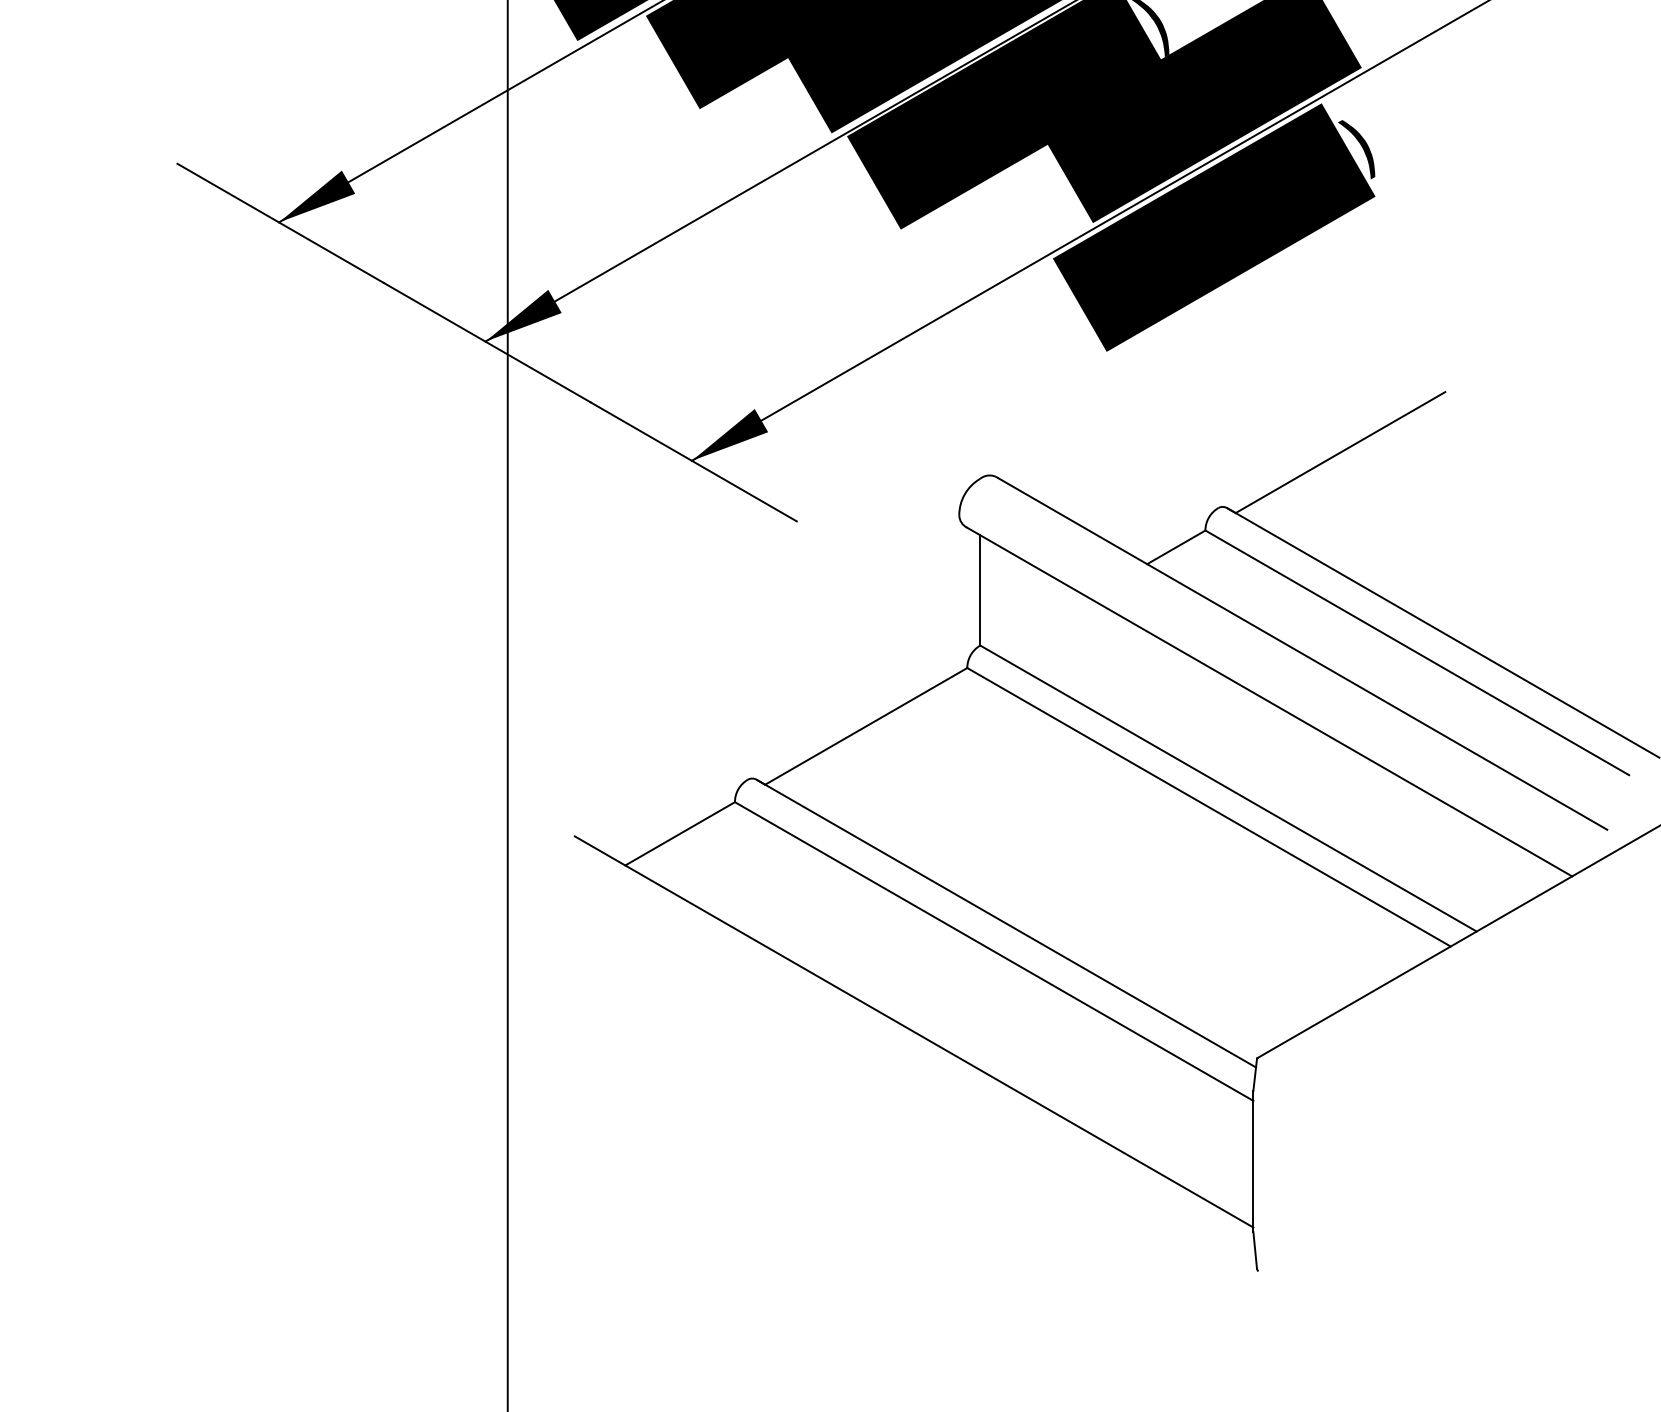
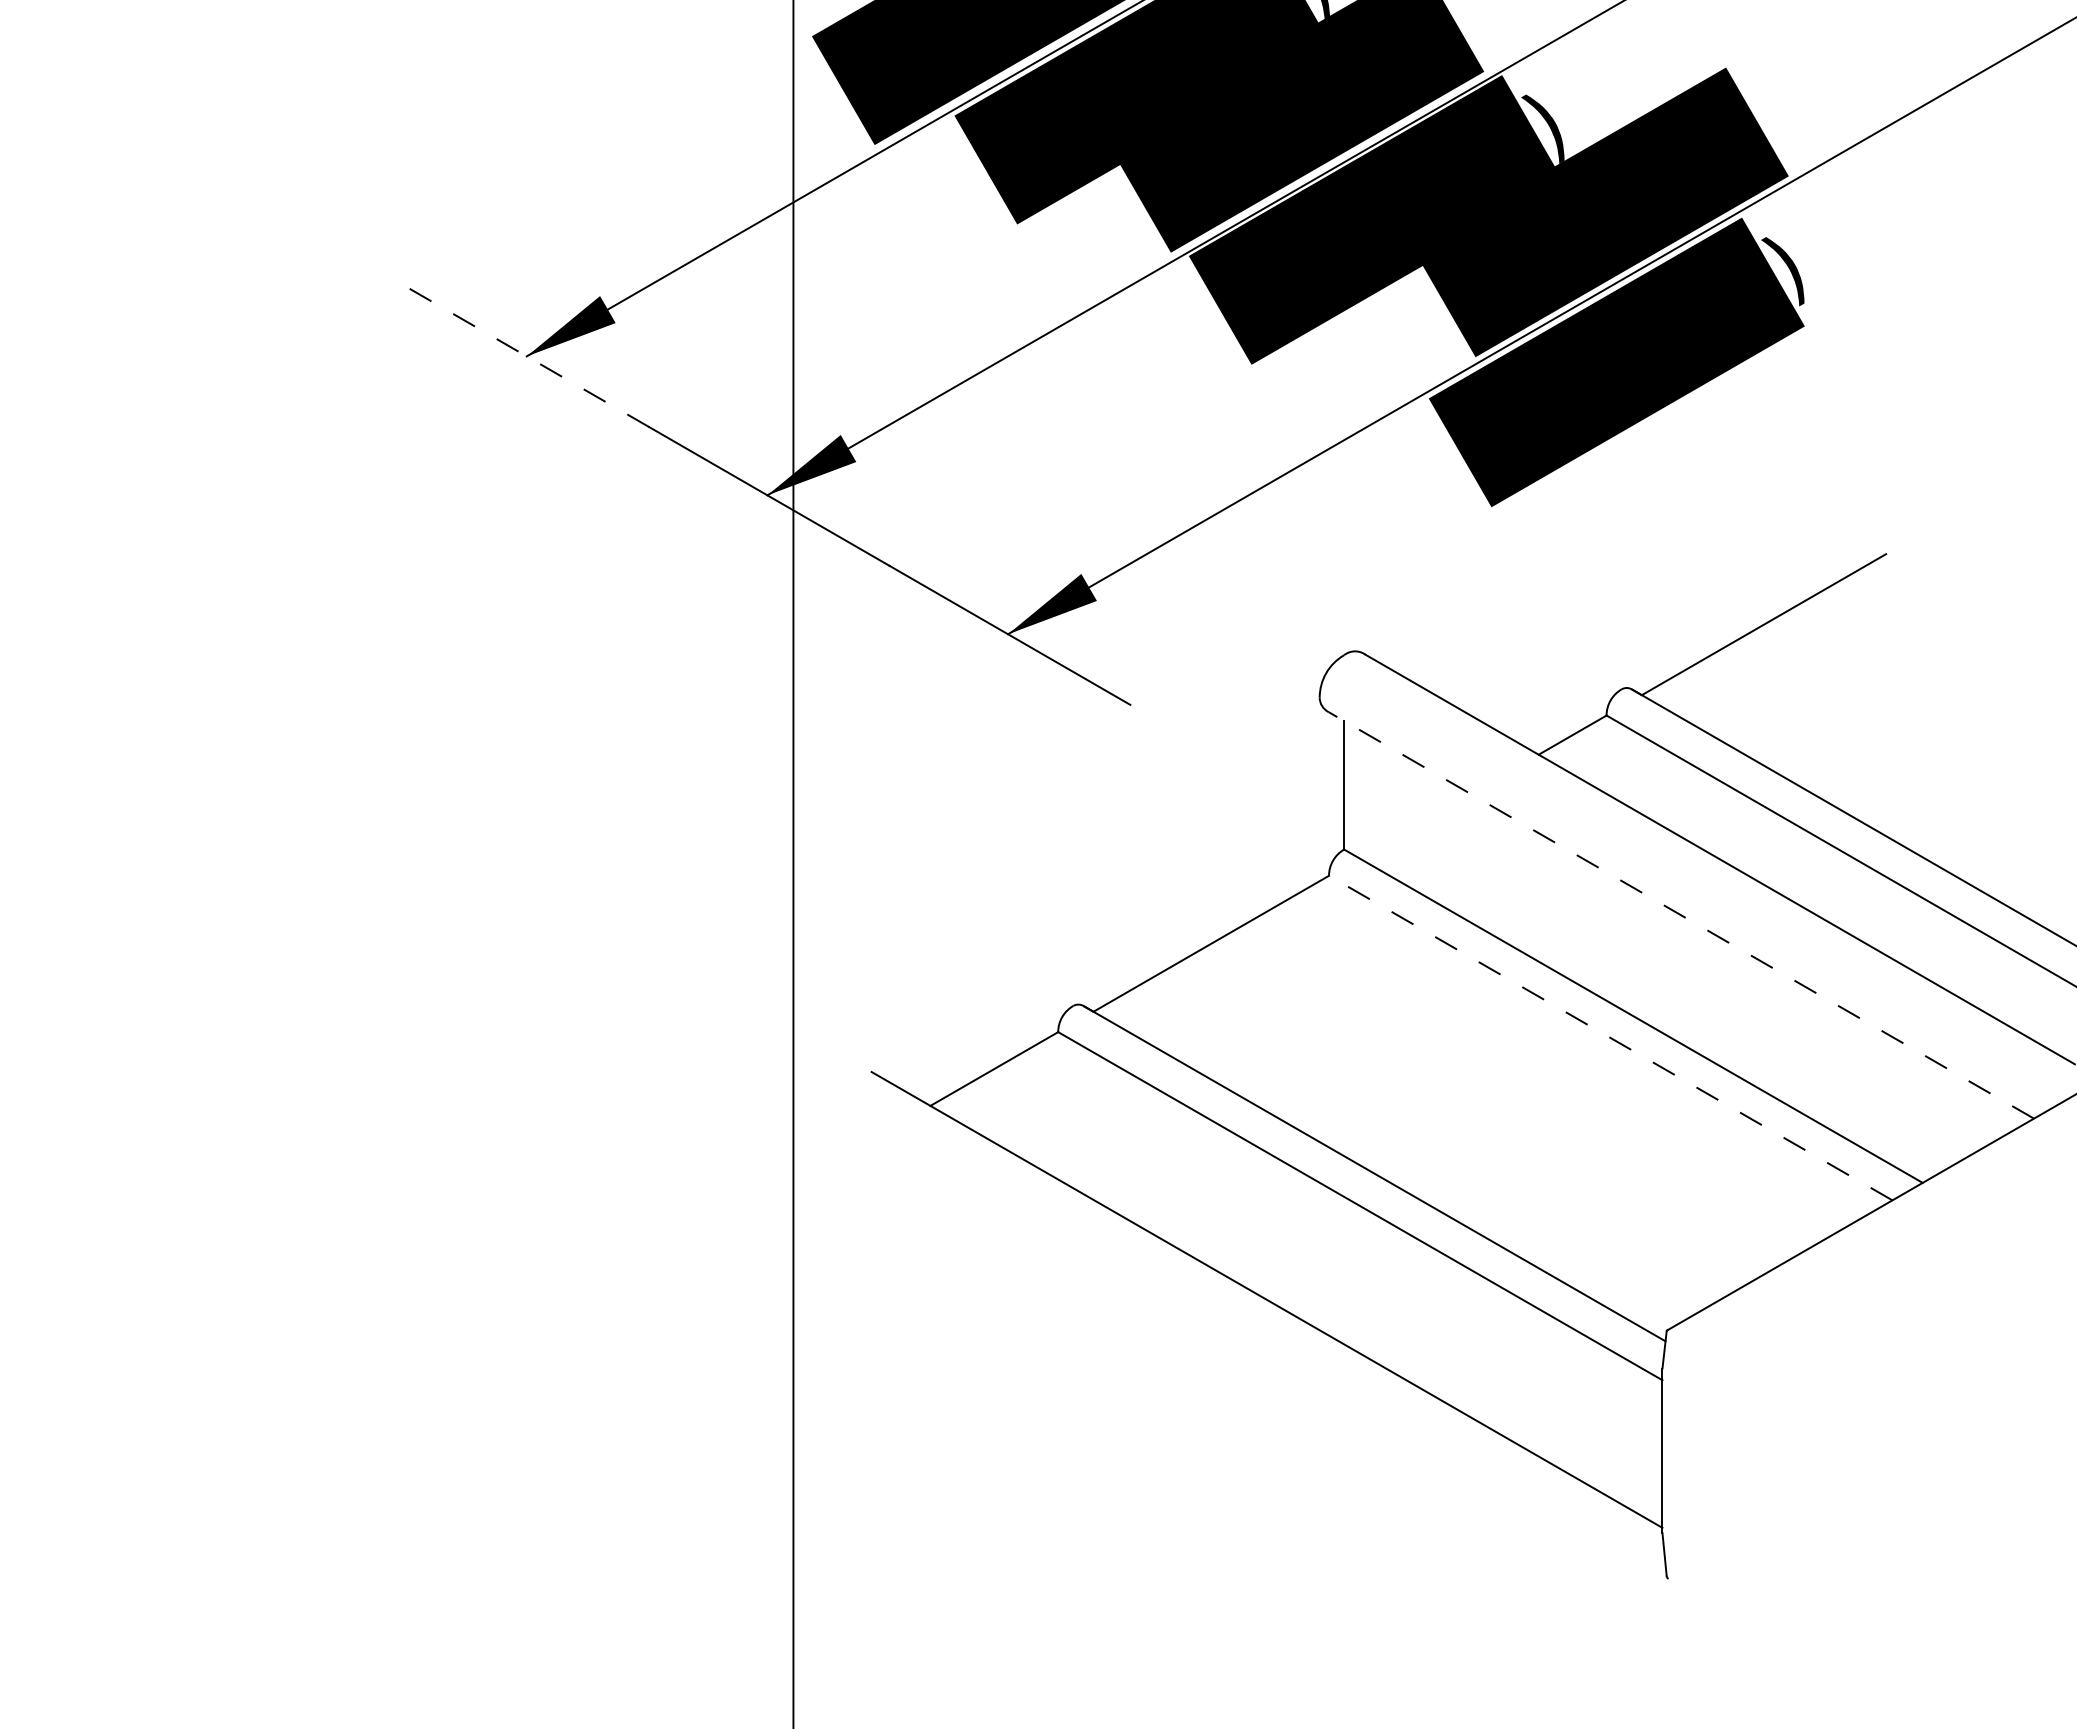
line: (280, 223) -> (528, 357), solid -> dashed
line: (1269, 702) -> (1681, 915), solid -> dashed
line: (1208, 806) -> (1610, 1037), solid -> dashed

